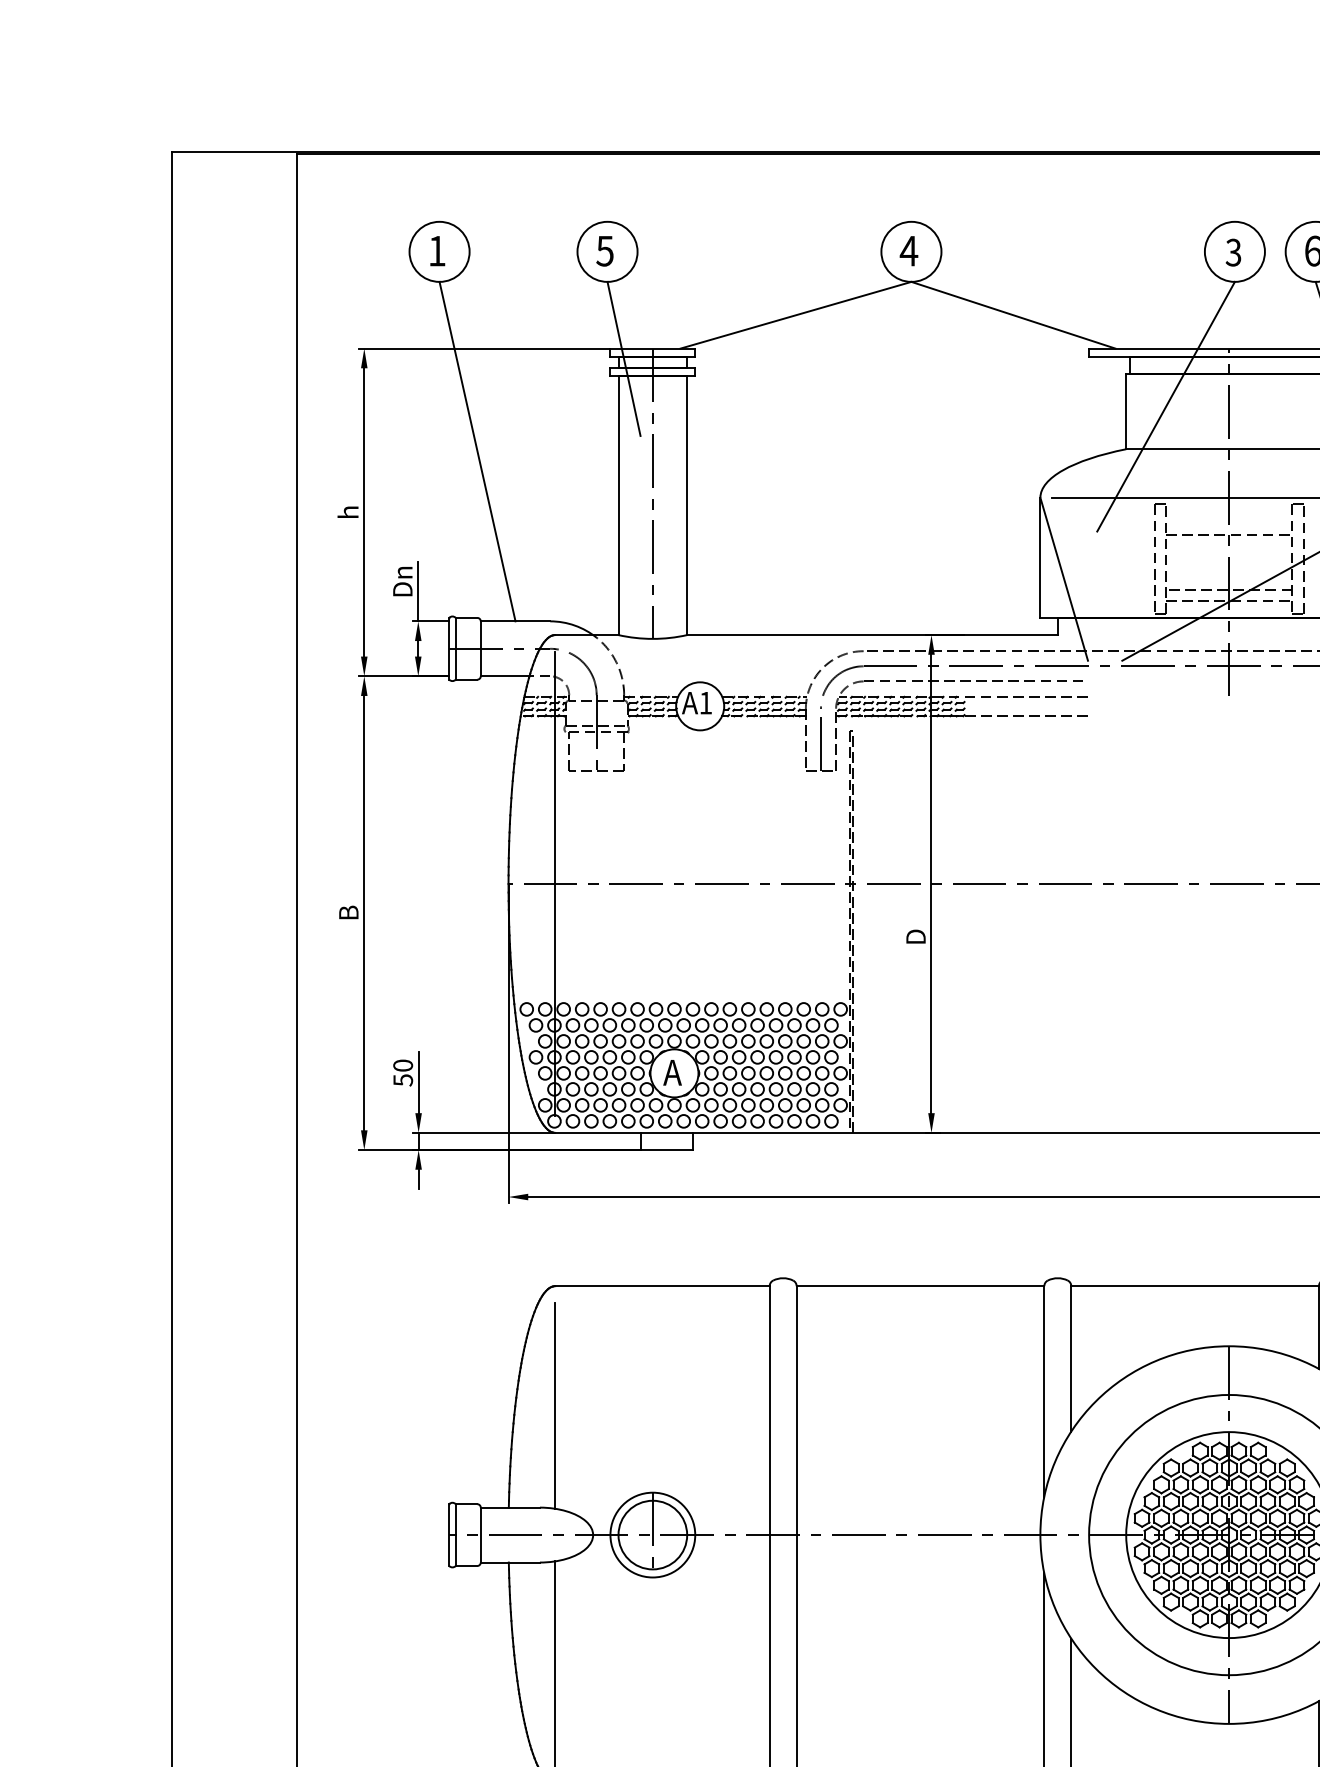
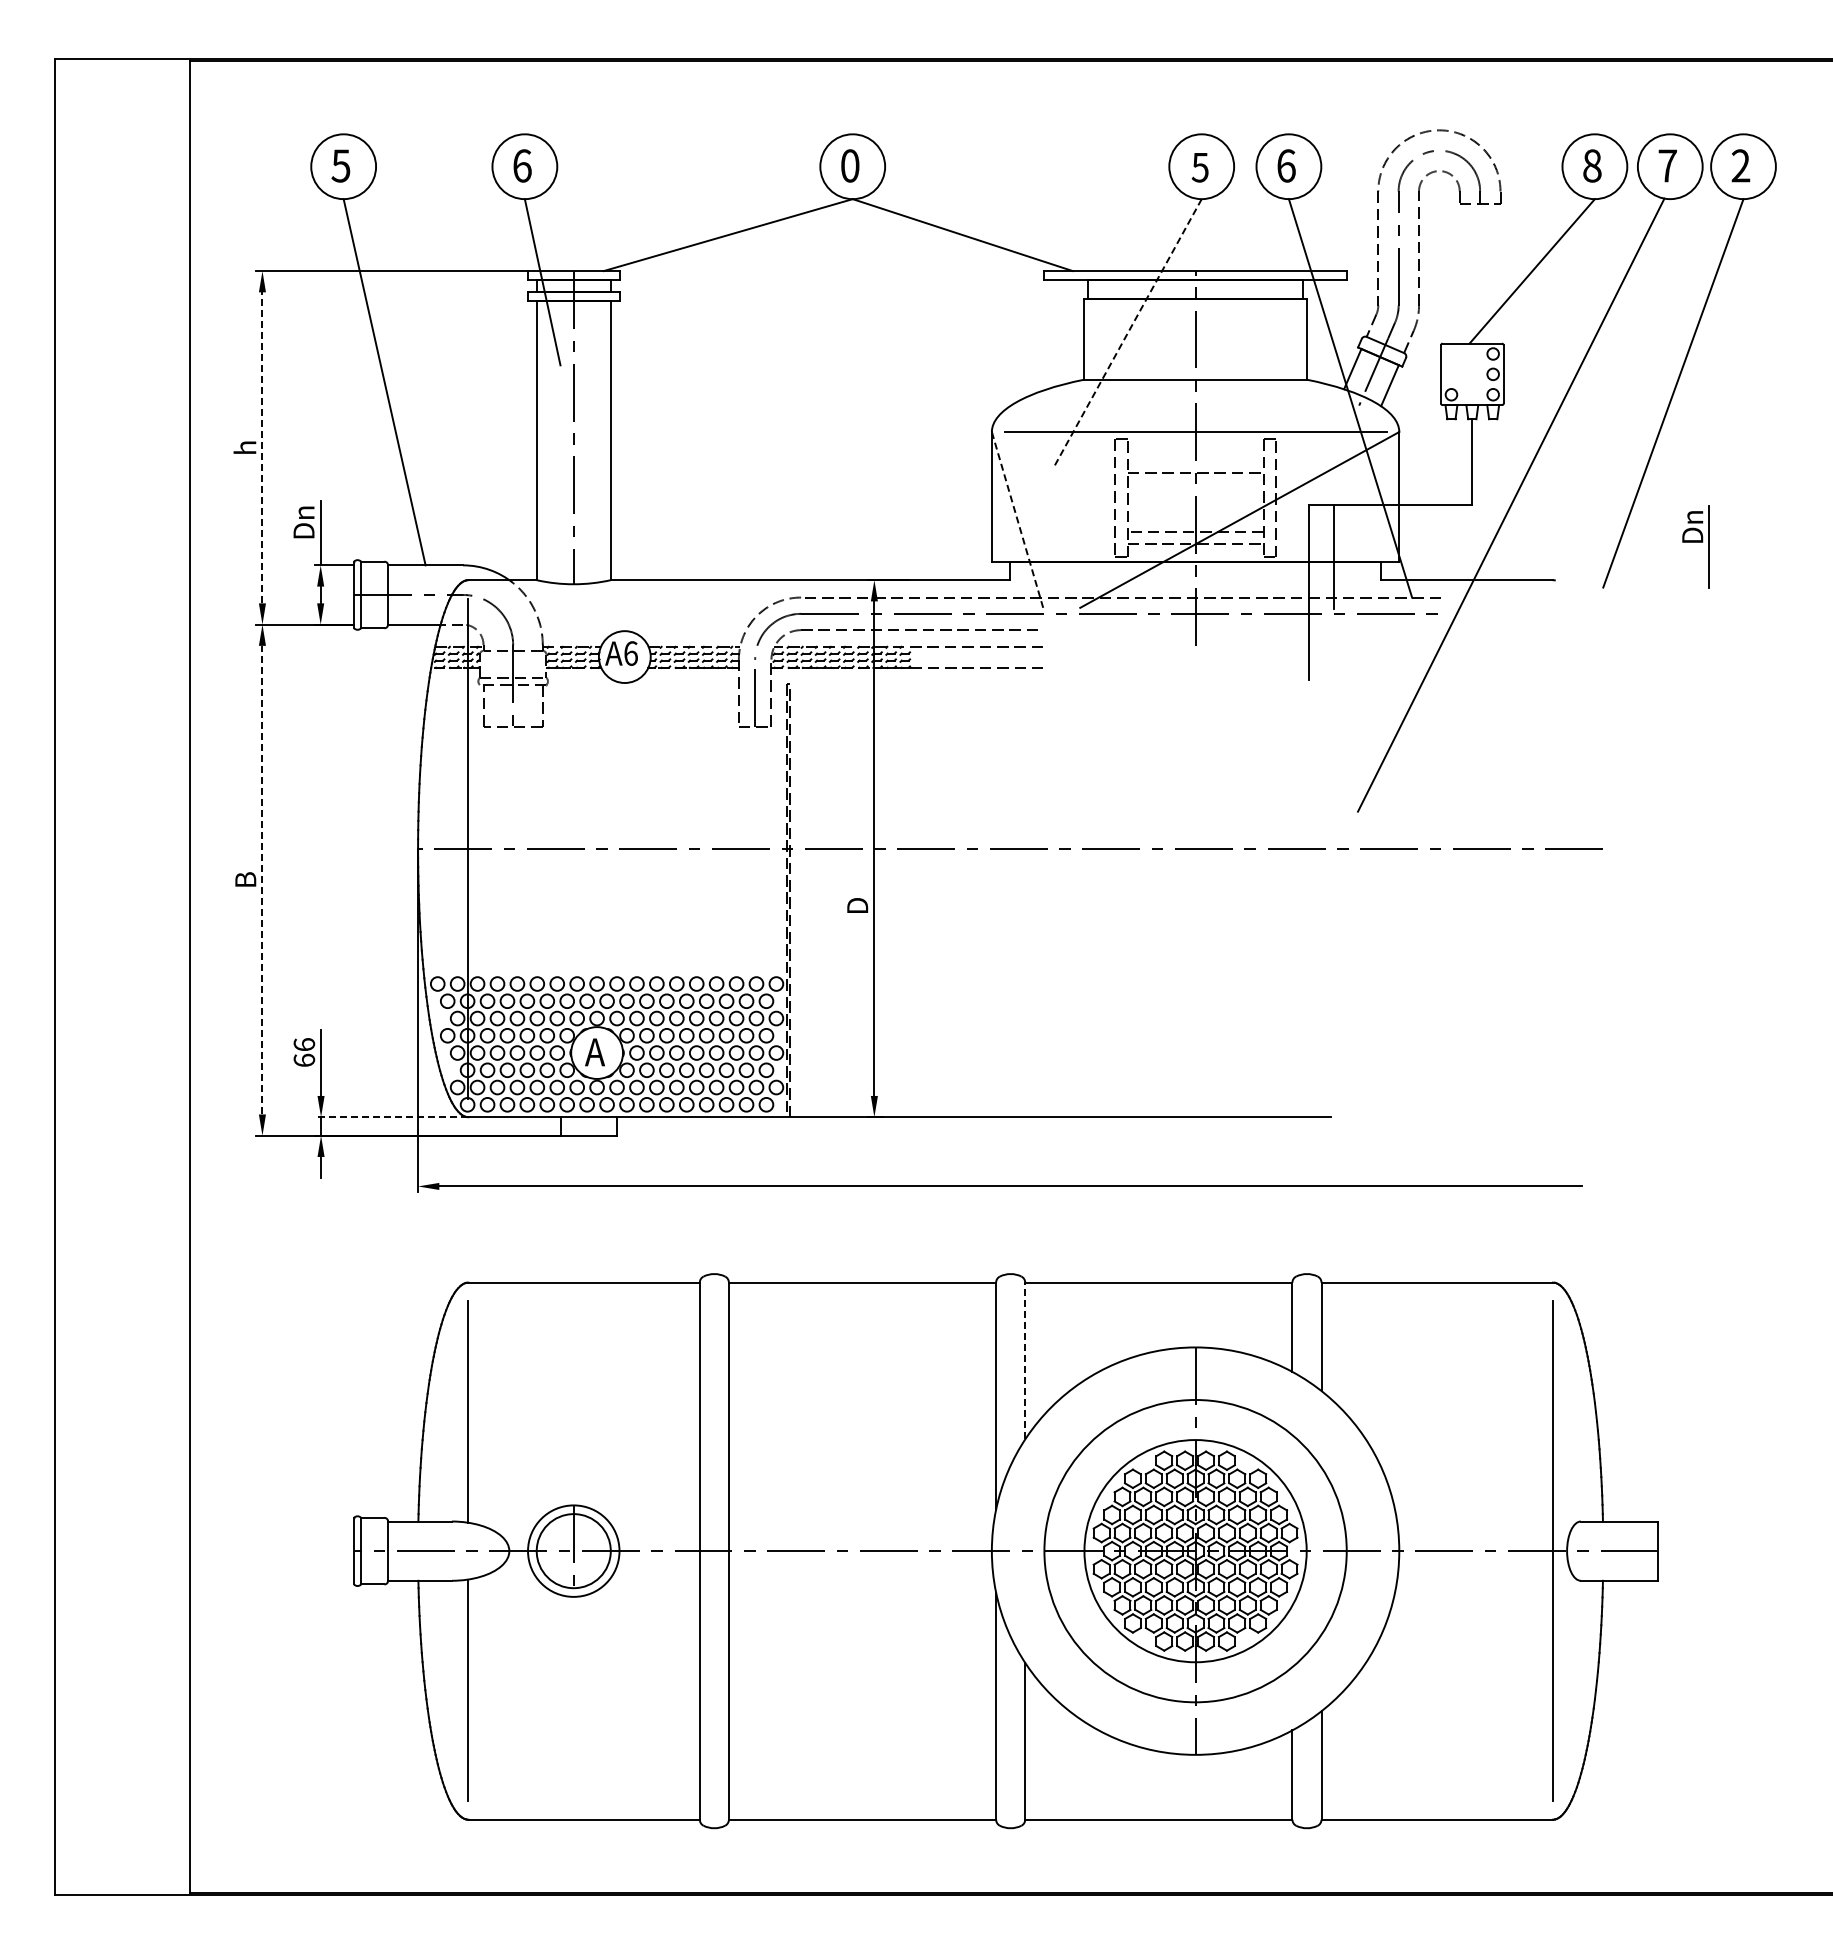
text: (436, 250) -> (340, 165), 1 -> 5
text: (604, 250) -> (521, 165), 5 -> 6
text: (909, 250) -> (850, 165), 4 -> 0
text: (1233, 252) -> (1200, 167), 3 -> 5
line: (1166, 406) -> (1127, 333), solid -> dashed
line: (364, 512) -> (262, 447), solid -> dashed
line: (1064, 578) -> (1017, 519), solid -> dashed
text: (705, 703) -> (630, 653), 1 -> 6
line: (364, 912) -> (262, 879), solid -> dashed
text: (403, 1072) -> (304, 1052), 50 -> 66
line: (483, 1133) -> (391, 1117), solid -> dashed
line: (1071, 1358) -> (1025, 1360), solid -> dashed

